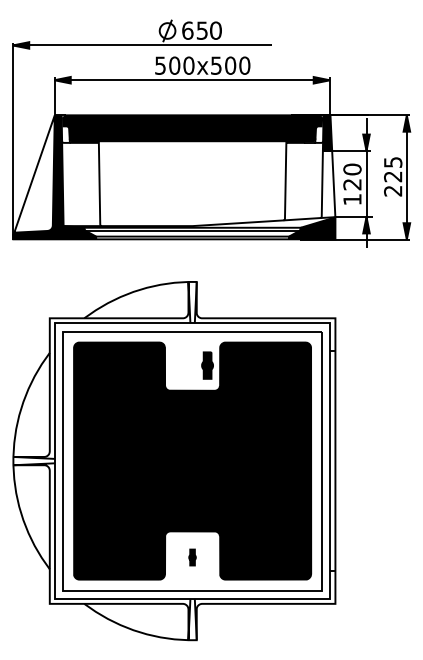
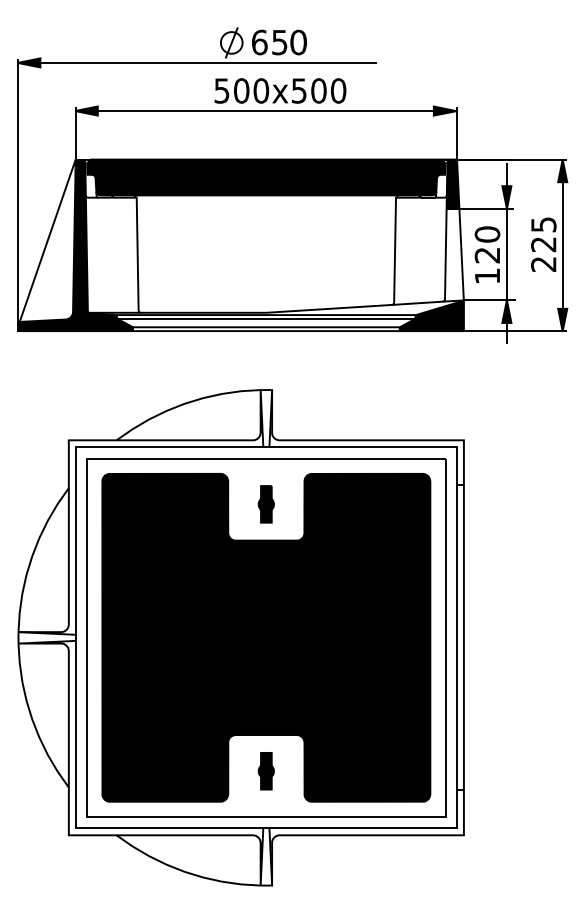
part: (207, 365) -> (266, 504), moved
part: (192, 557) -> (266, 771), size x1.67

